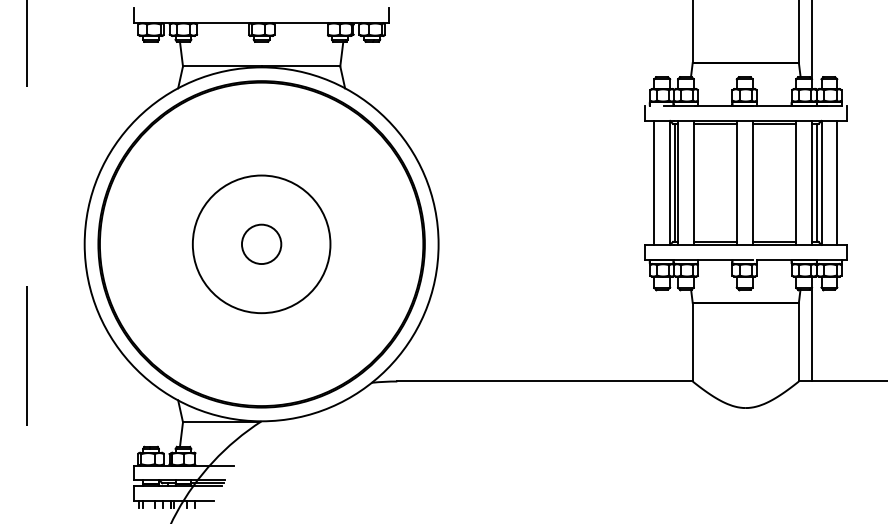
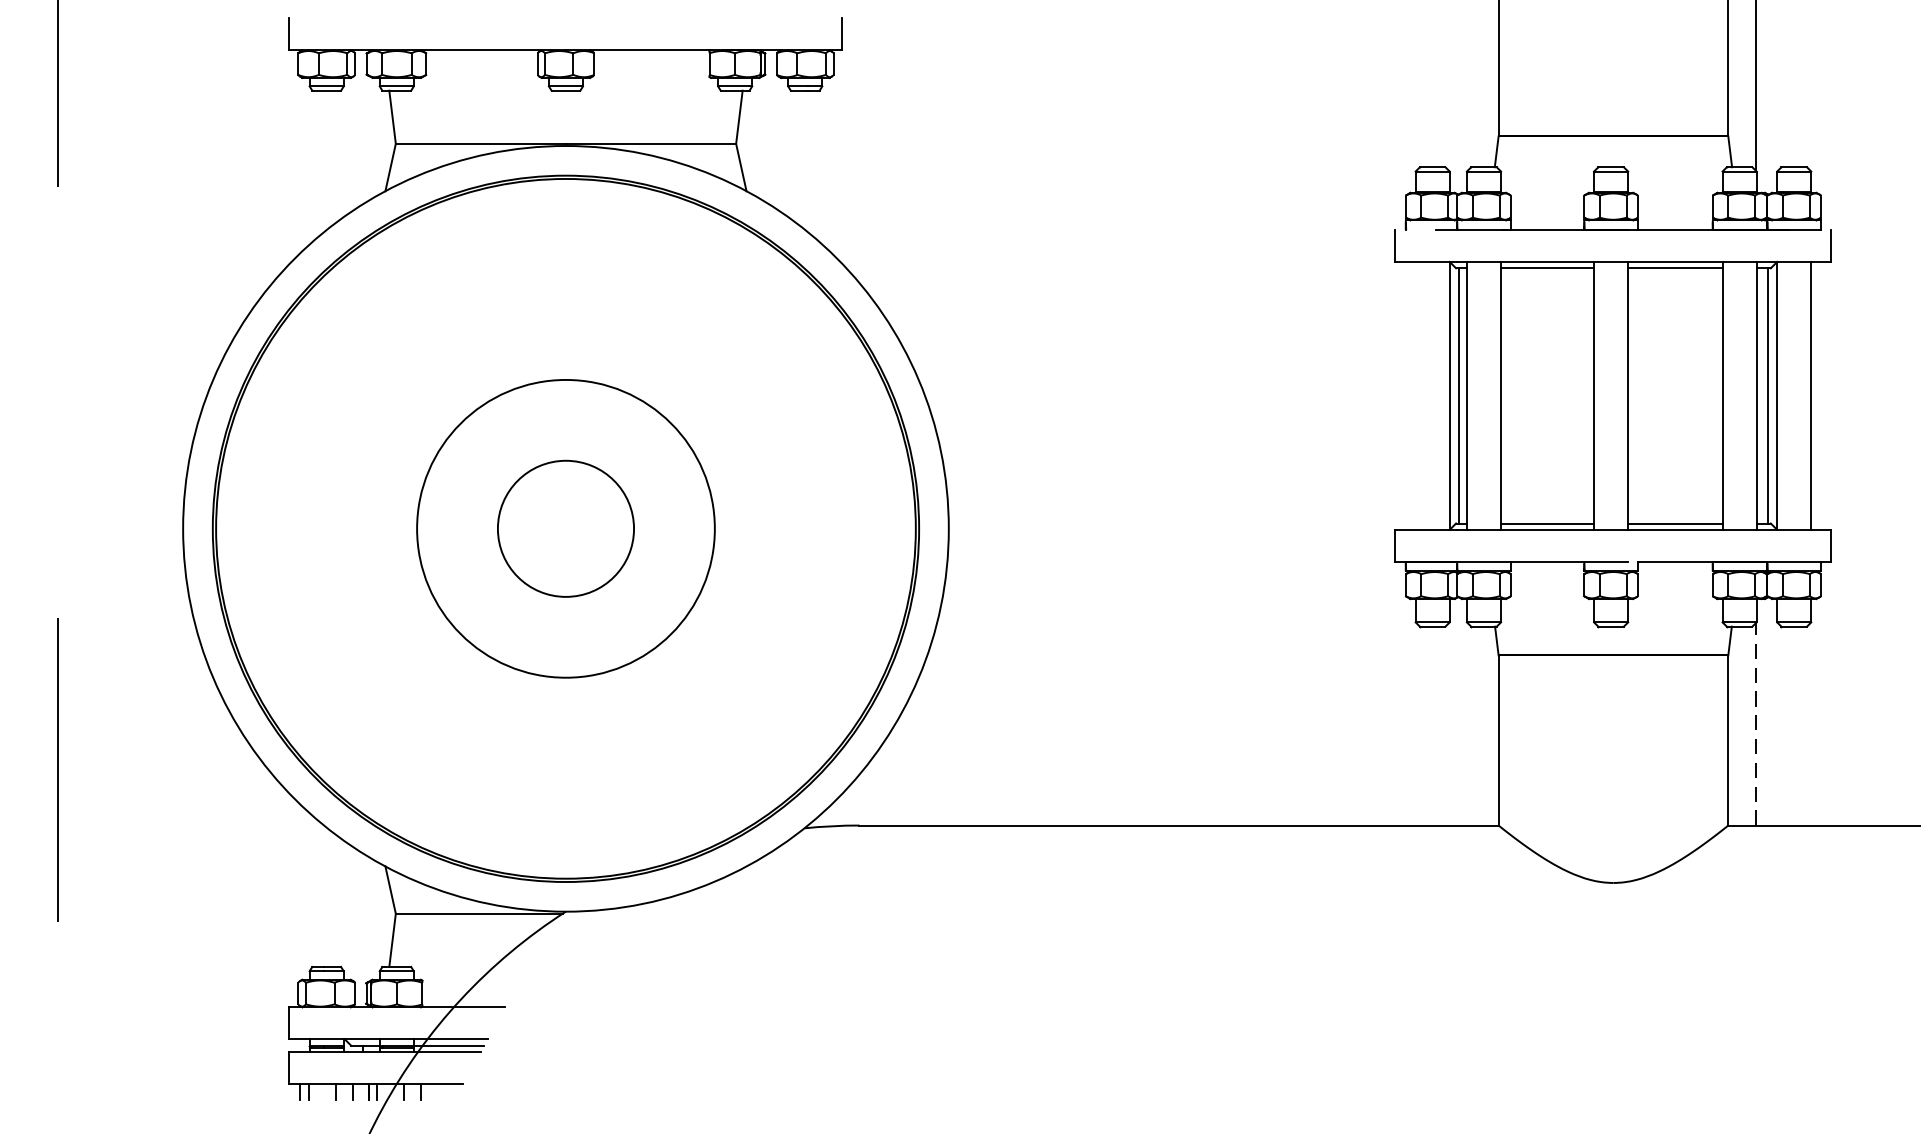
line: (654, 182) -> (1415, 395), removed
circle: (261, 244) -> (565, 529), size x1.6
line: (811, 334) -> (1755, 723), solid -> dashed

